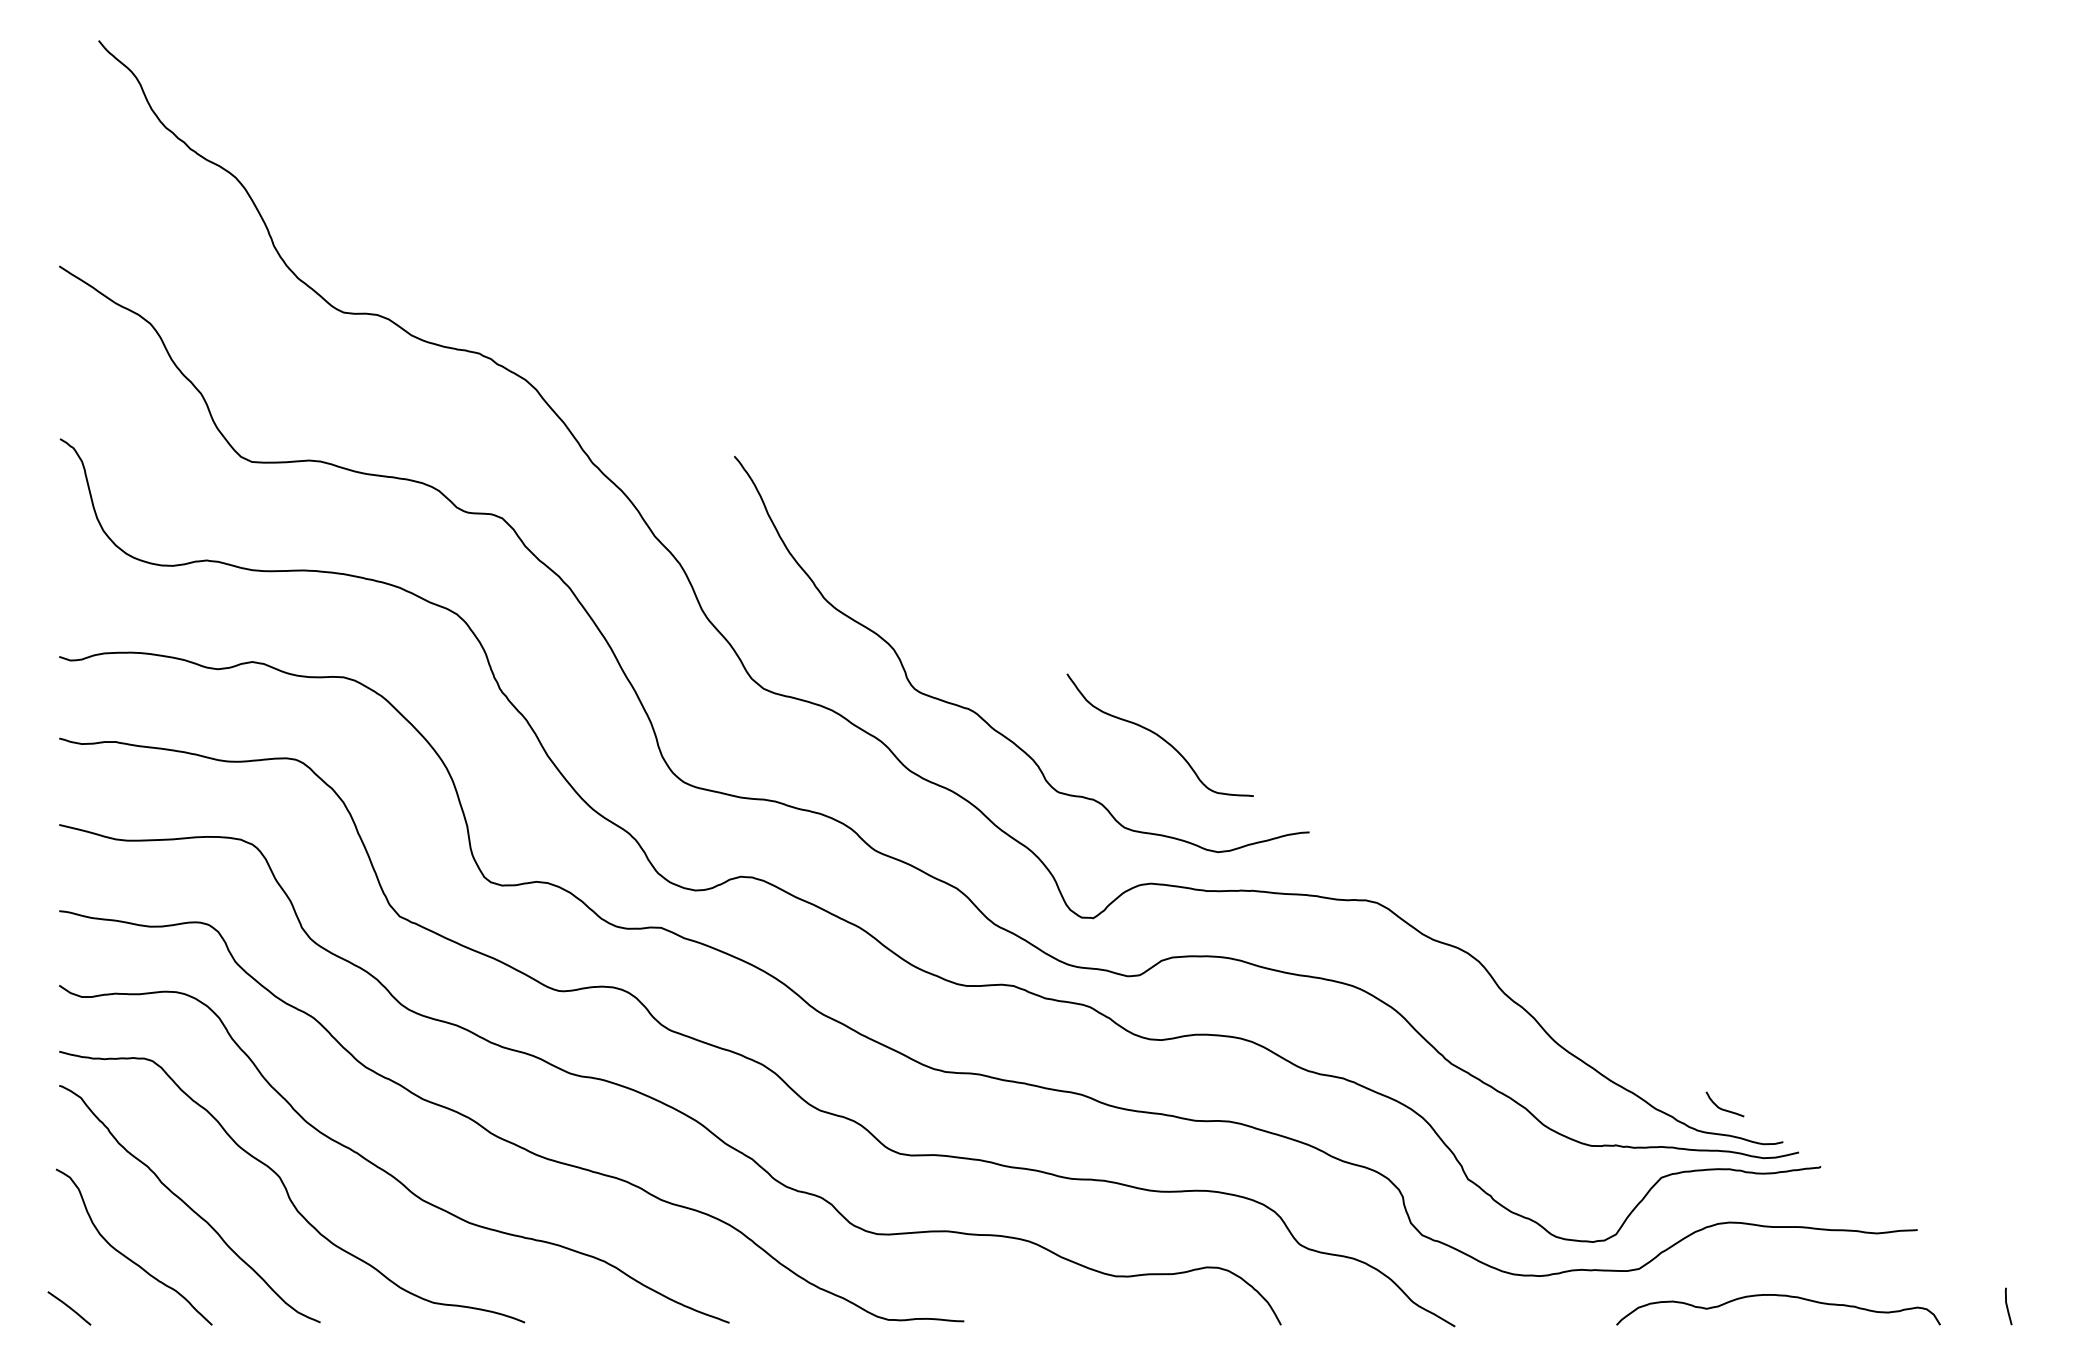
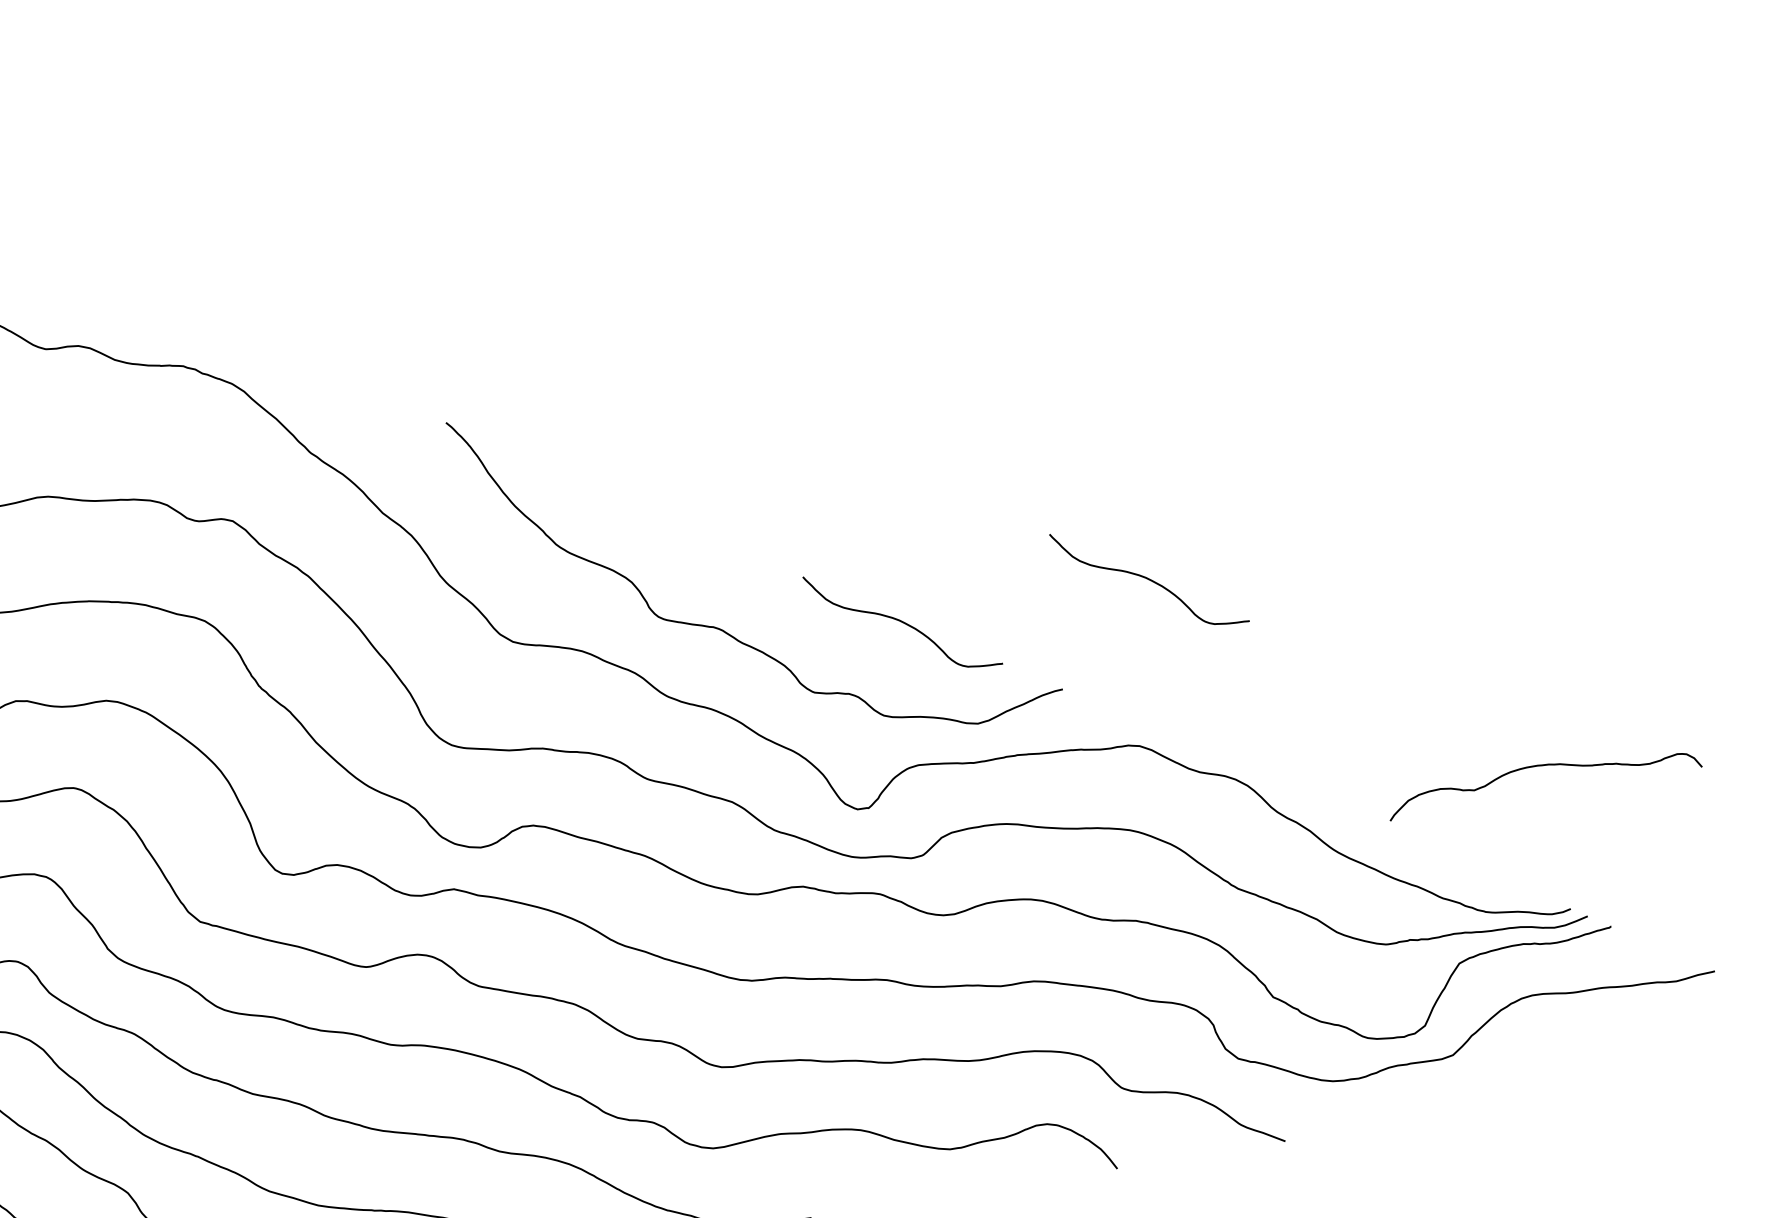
curve: (1414, 734) -> (1147, 577), added
curve: (1723, 1108) -> (1507, 886), removed
curve: (1778, 1296) -> (1541, 766), moved

